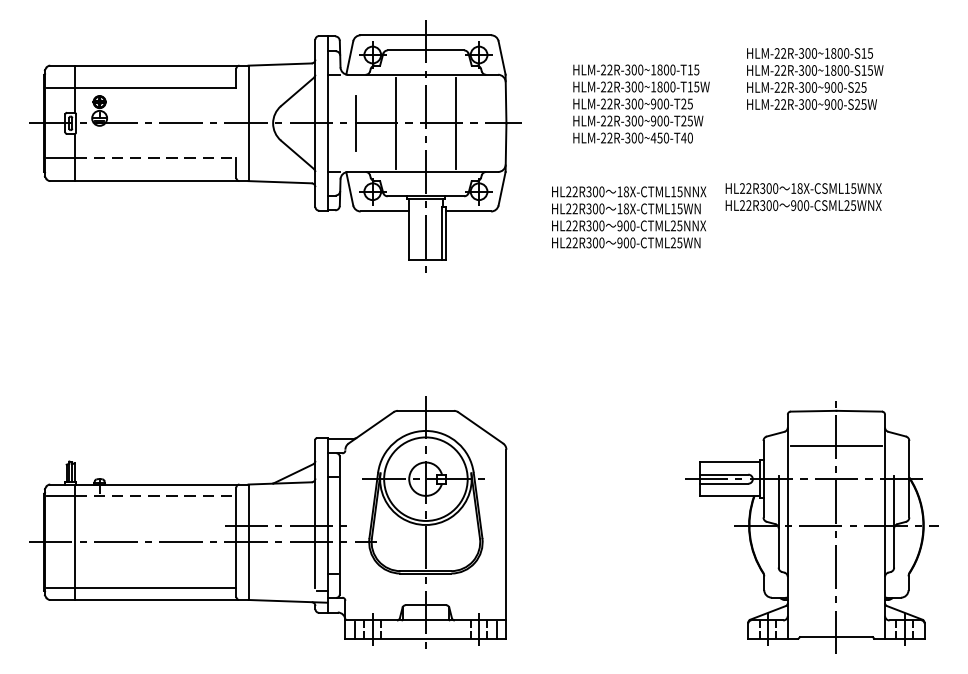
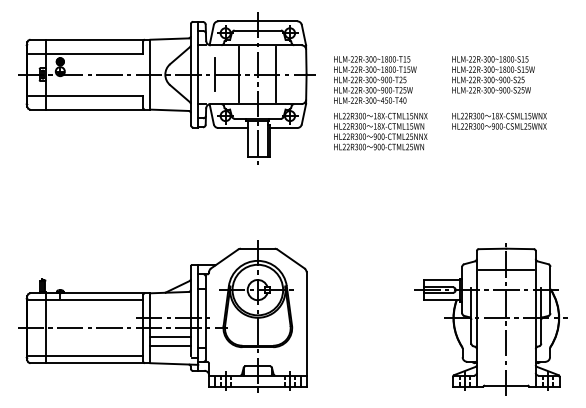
text: (815, 78) -> (493, 74), moved
text: (641, 103) -> (375, 79), moved
line: (156, 157) -> (94, 95), dashed -> solid
text: (803, 195) -> (499, 120), moved
line: (156, 496) -> (94, 300), dashed -> solid
line: (281, 555) -> (170, 336), added
line: (281, 572) -> (170, 346), added

